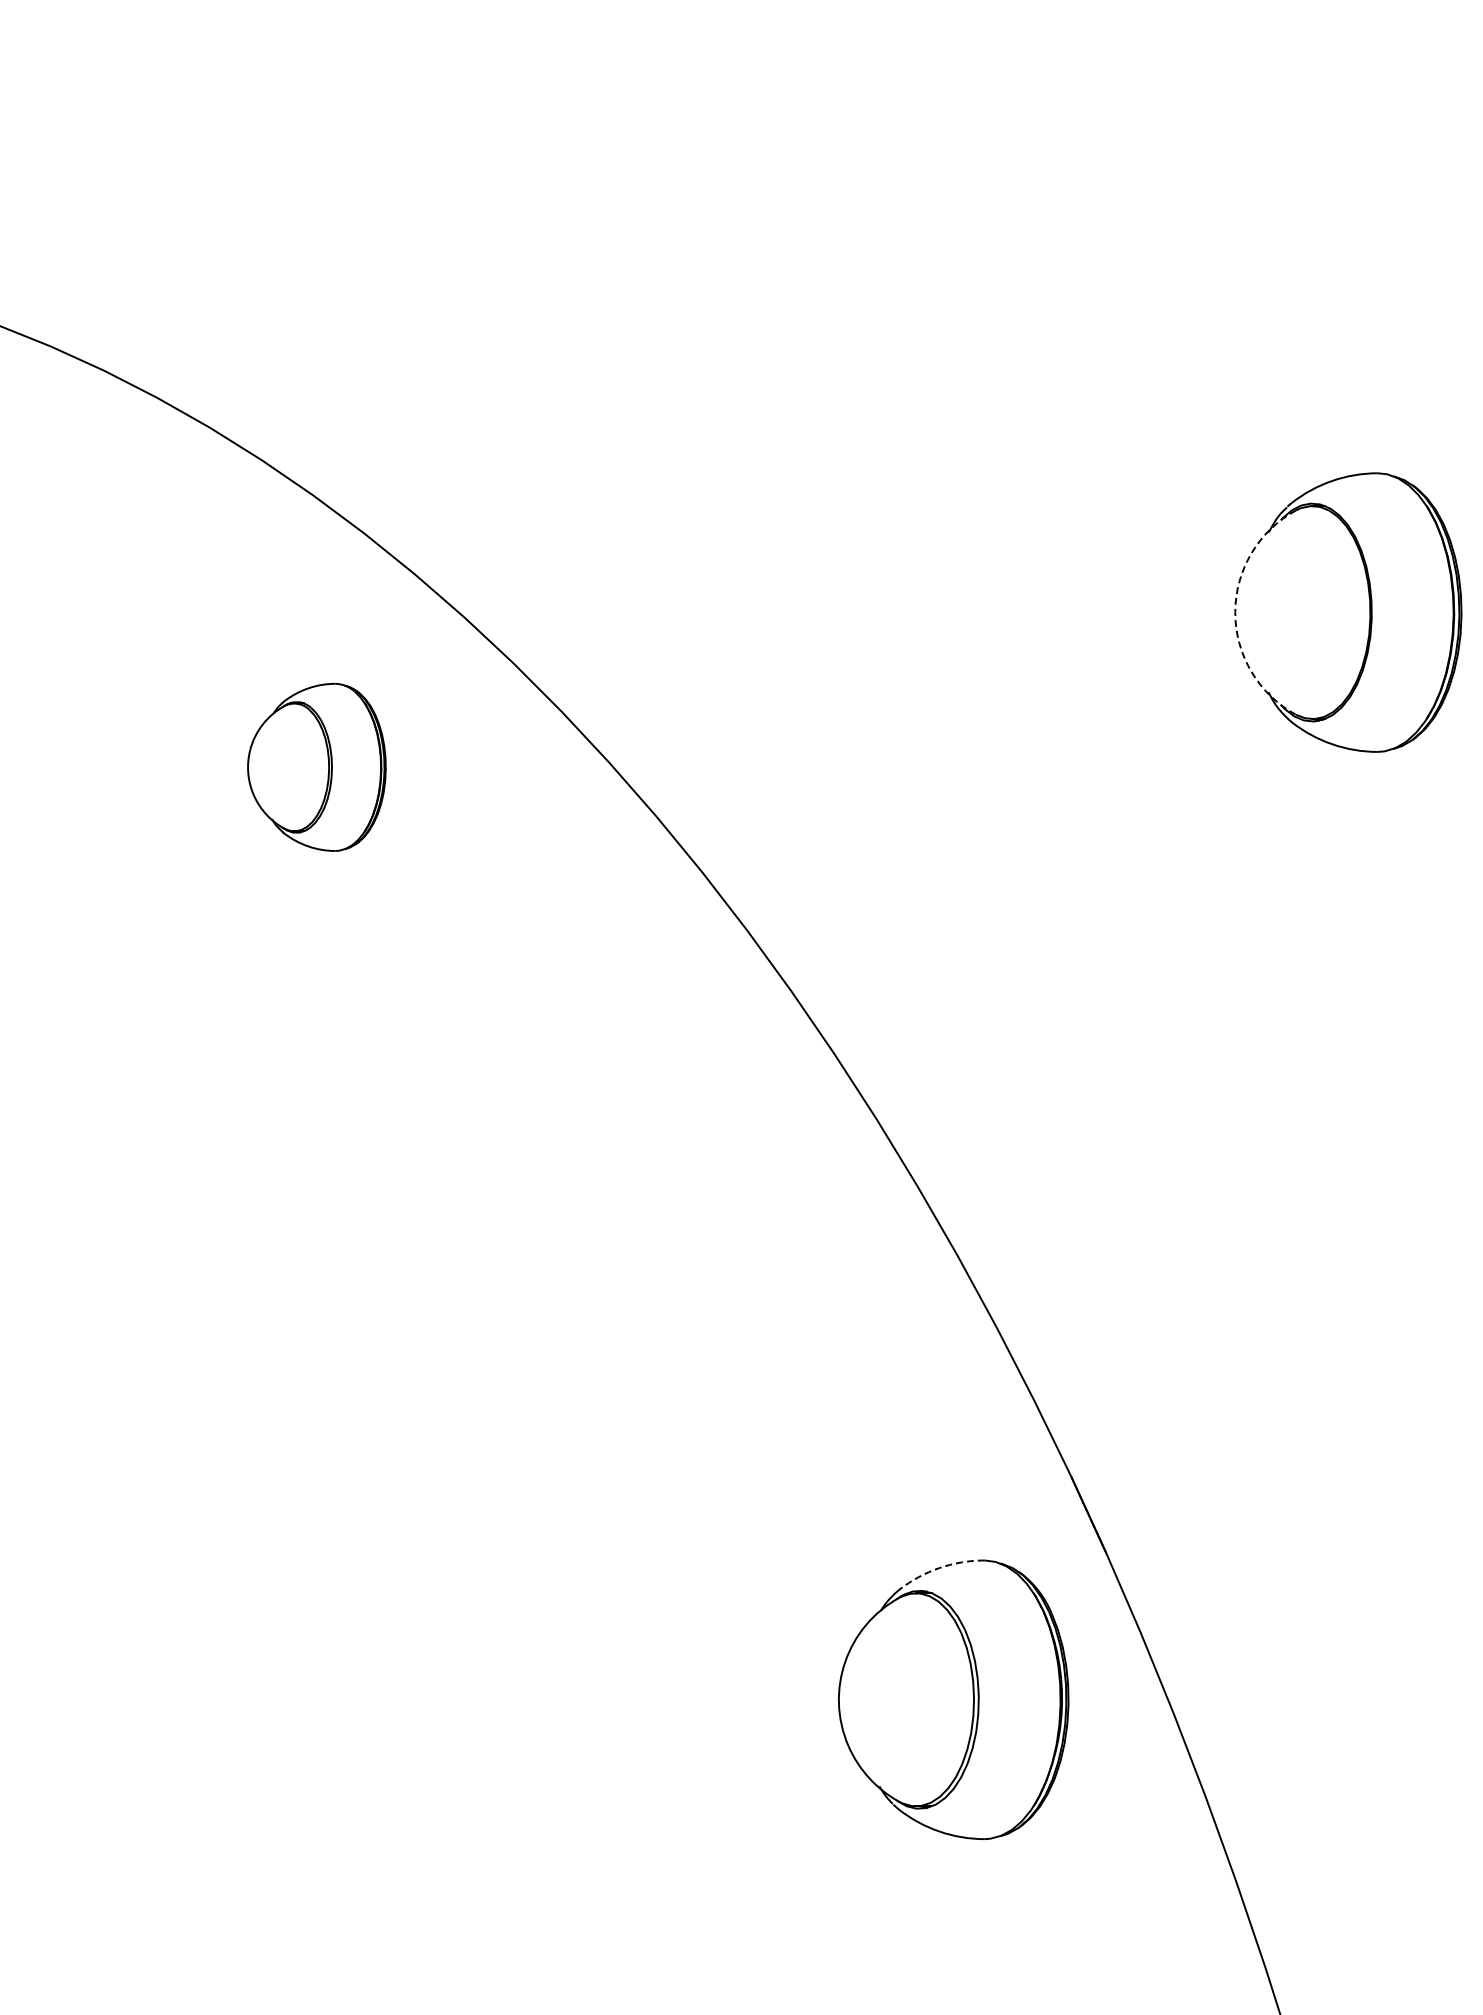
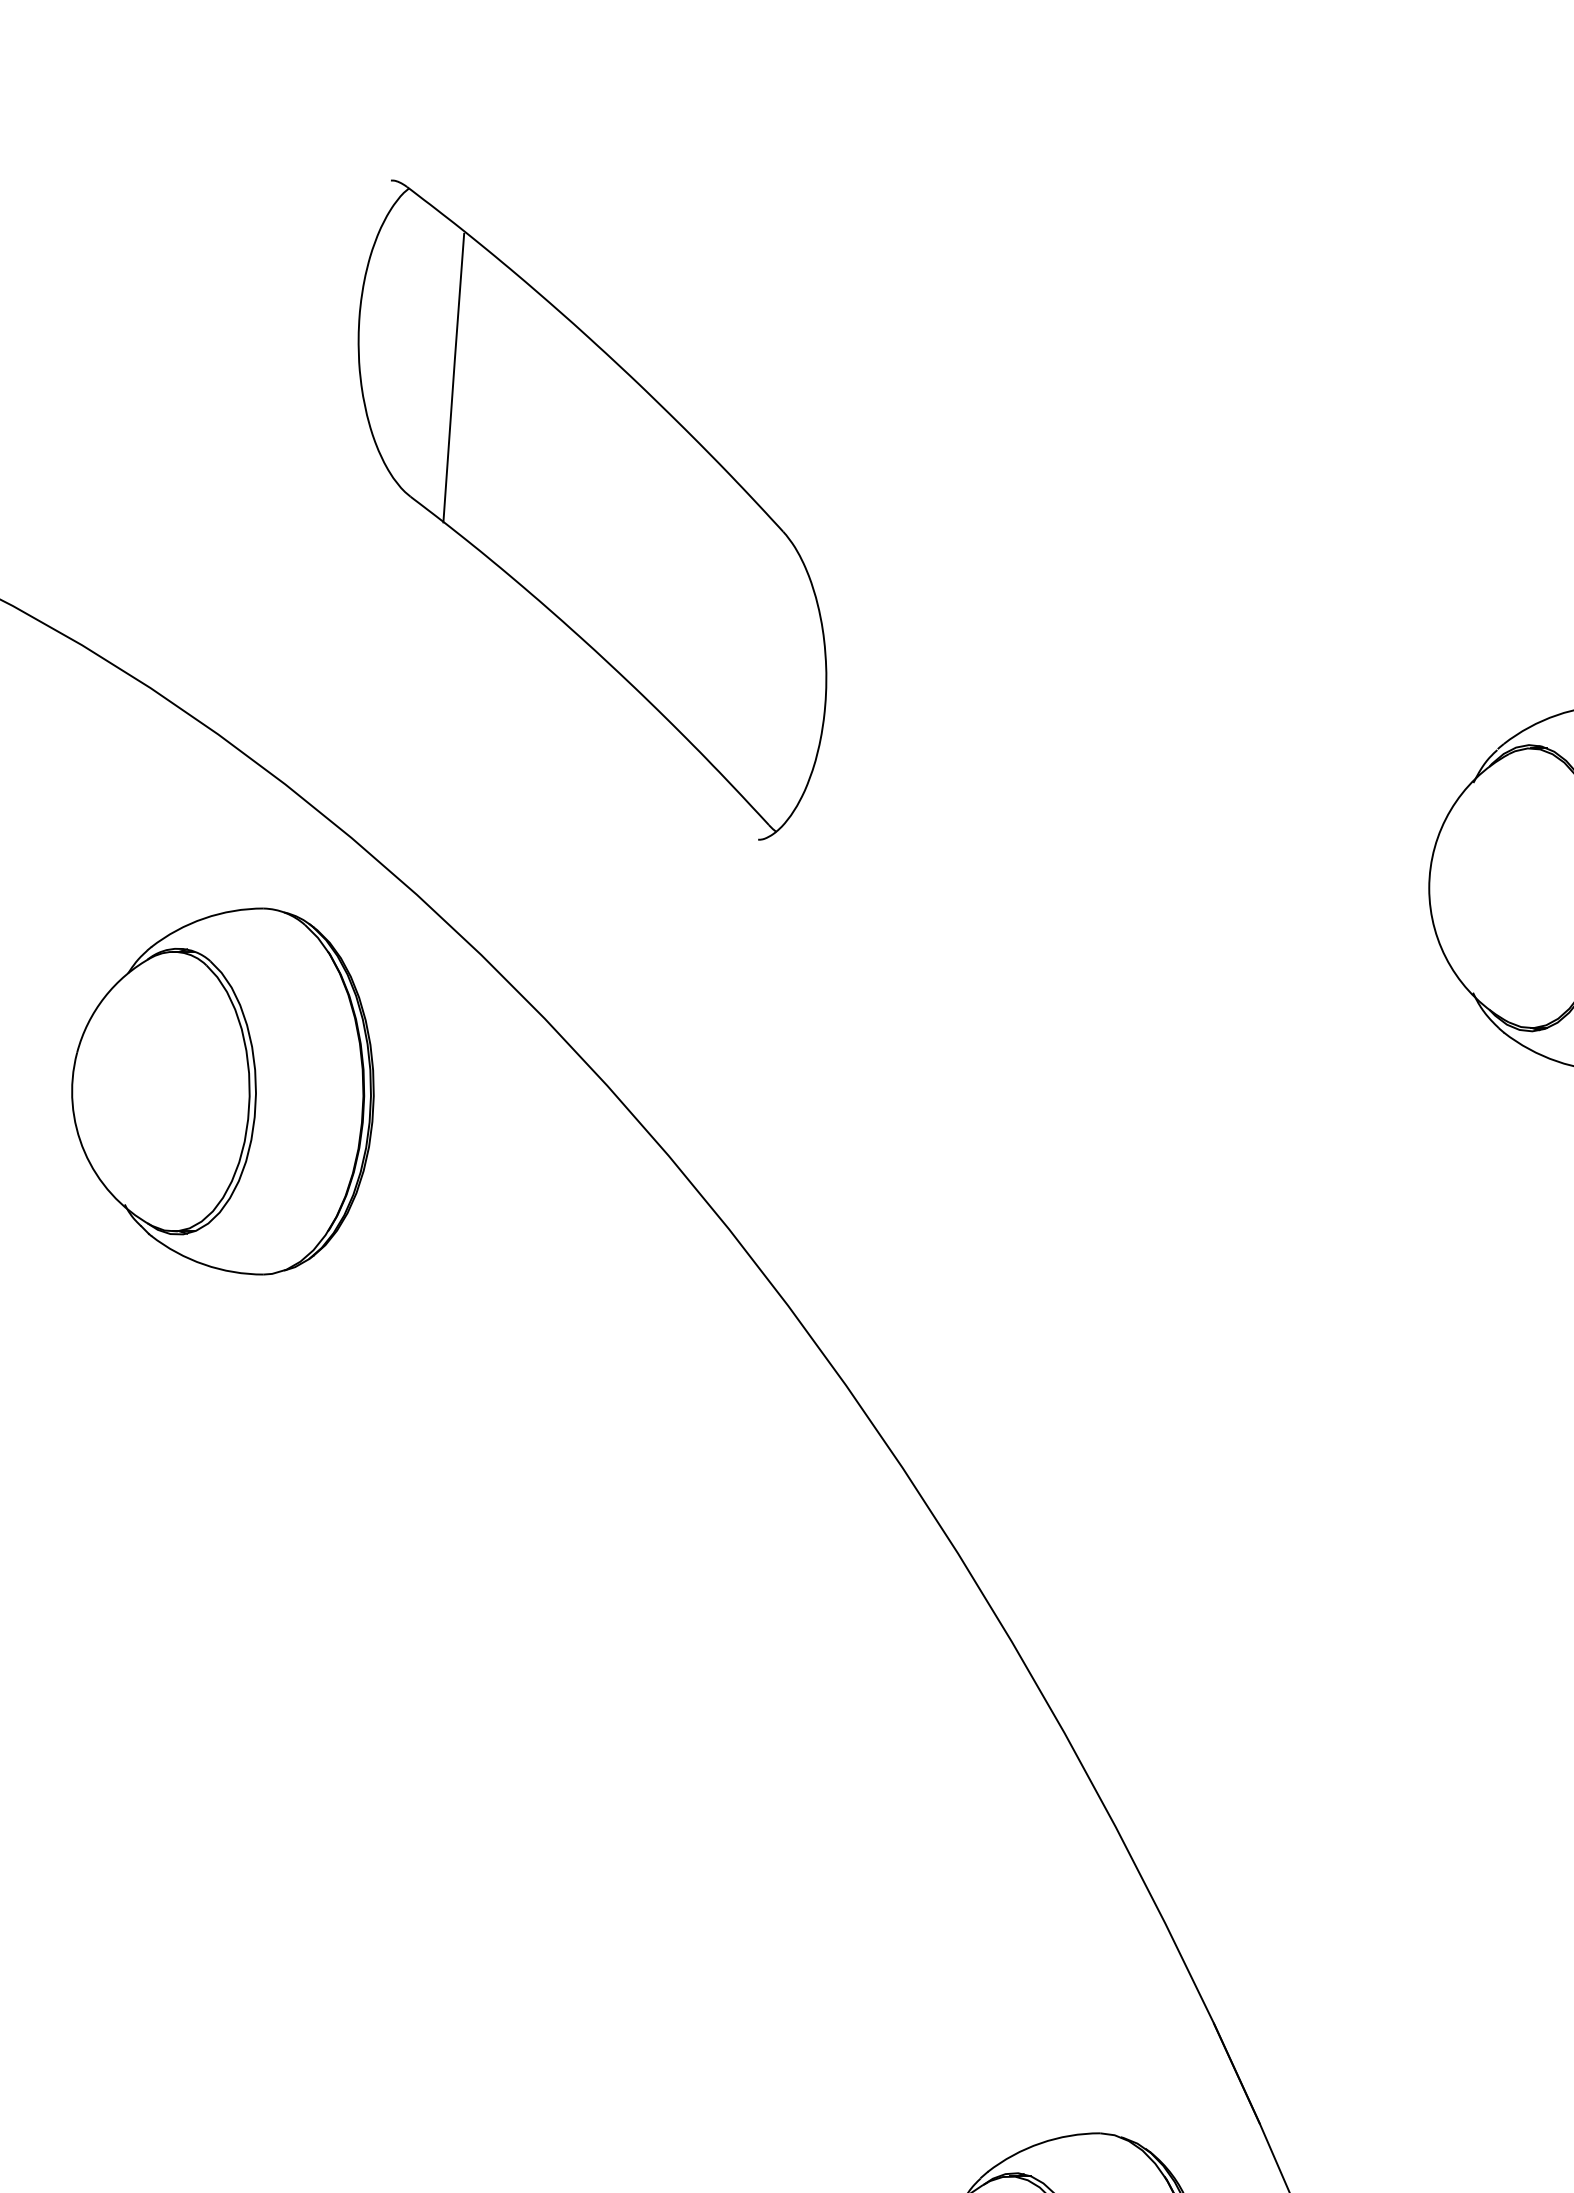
part: (598, 324) -> (592, 509), added
arc: (1235, 612) -> (1429, 888), dashed -> solid
part: (316, 767) -> (222, 1091), size x1.67
arc: (939, 1568) -> (1040, 2143), dashed -> solid

